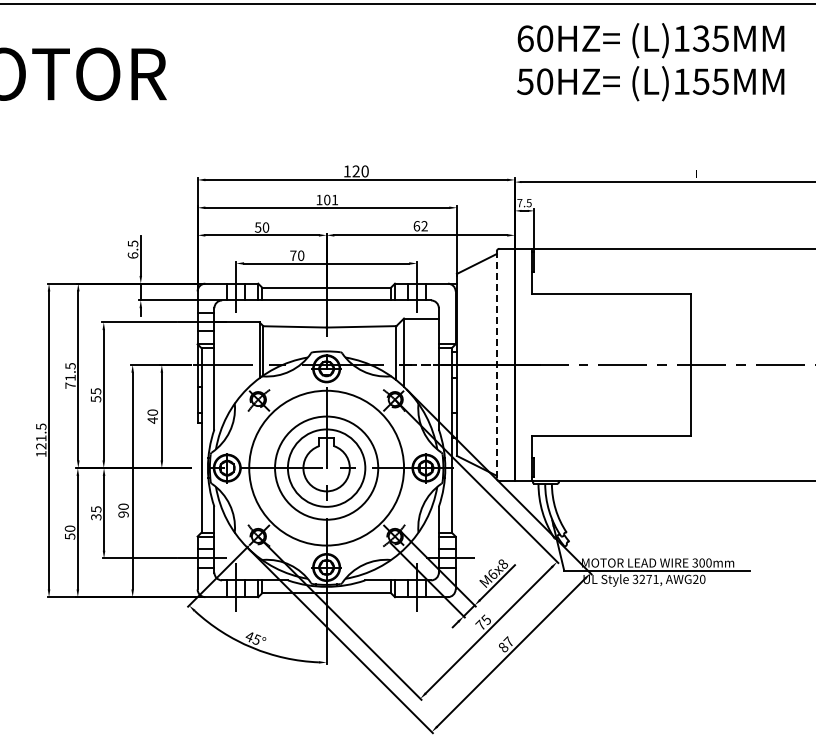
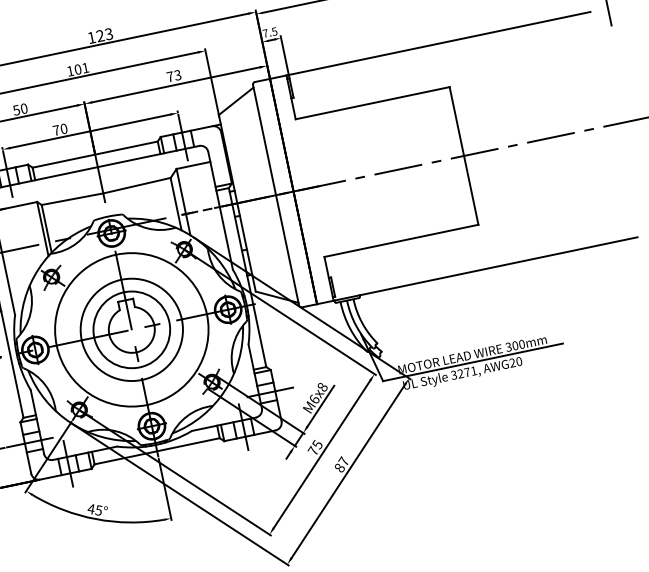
text: (364, 171) -> (108, 34), 120 -> 123
text: (420, 226) -> (173, 76), 62 -> 73
line: (496, 364) -> (275, 194), dashed -> solid

